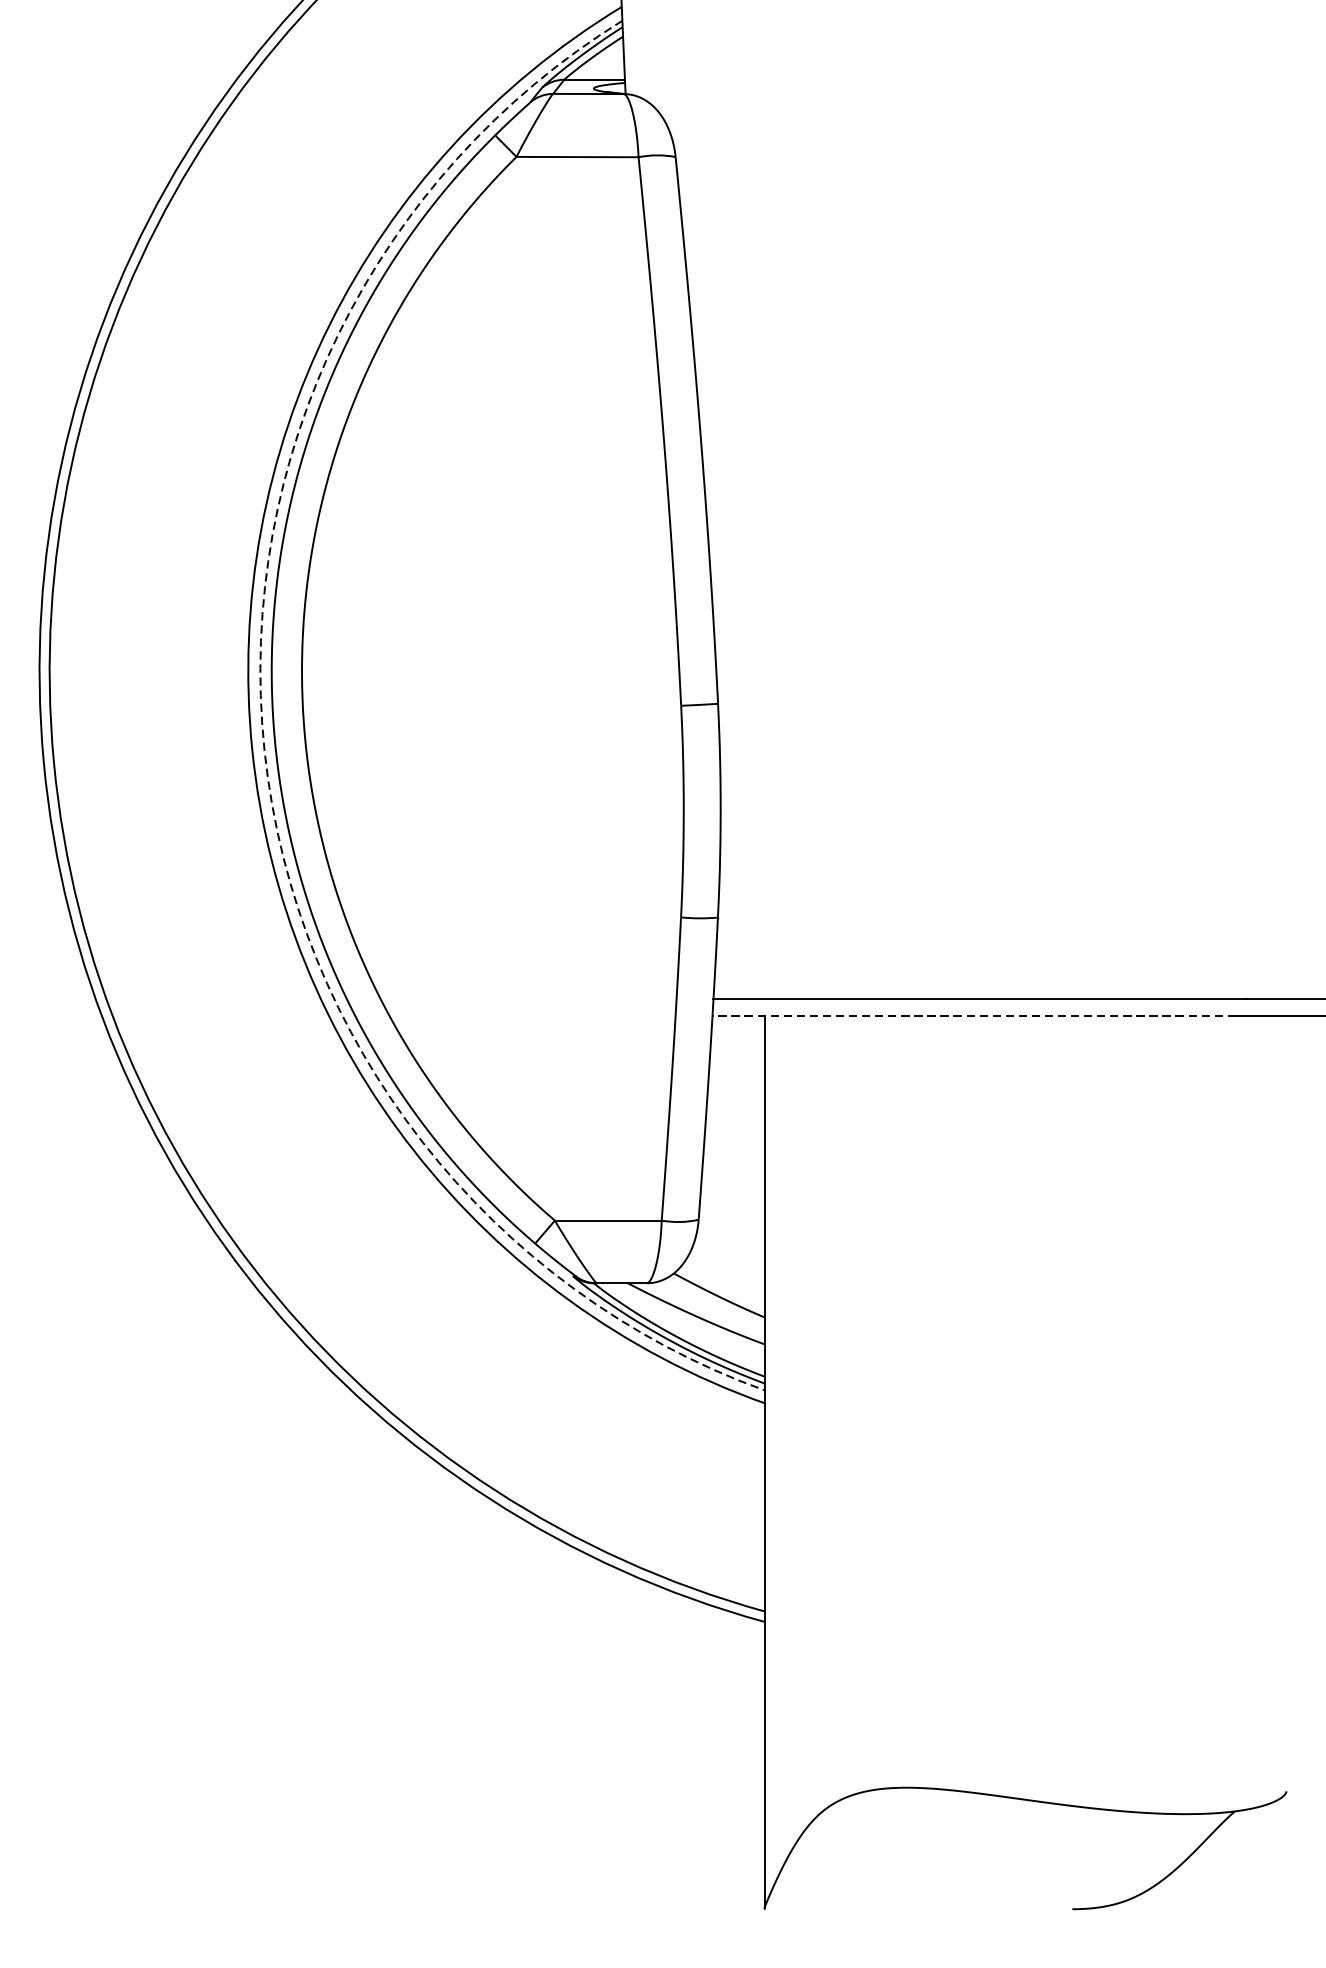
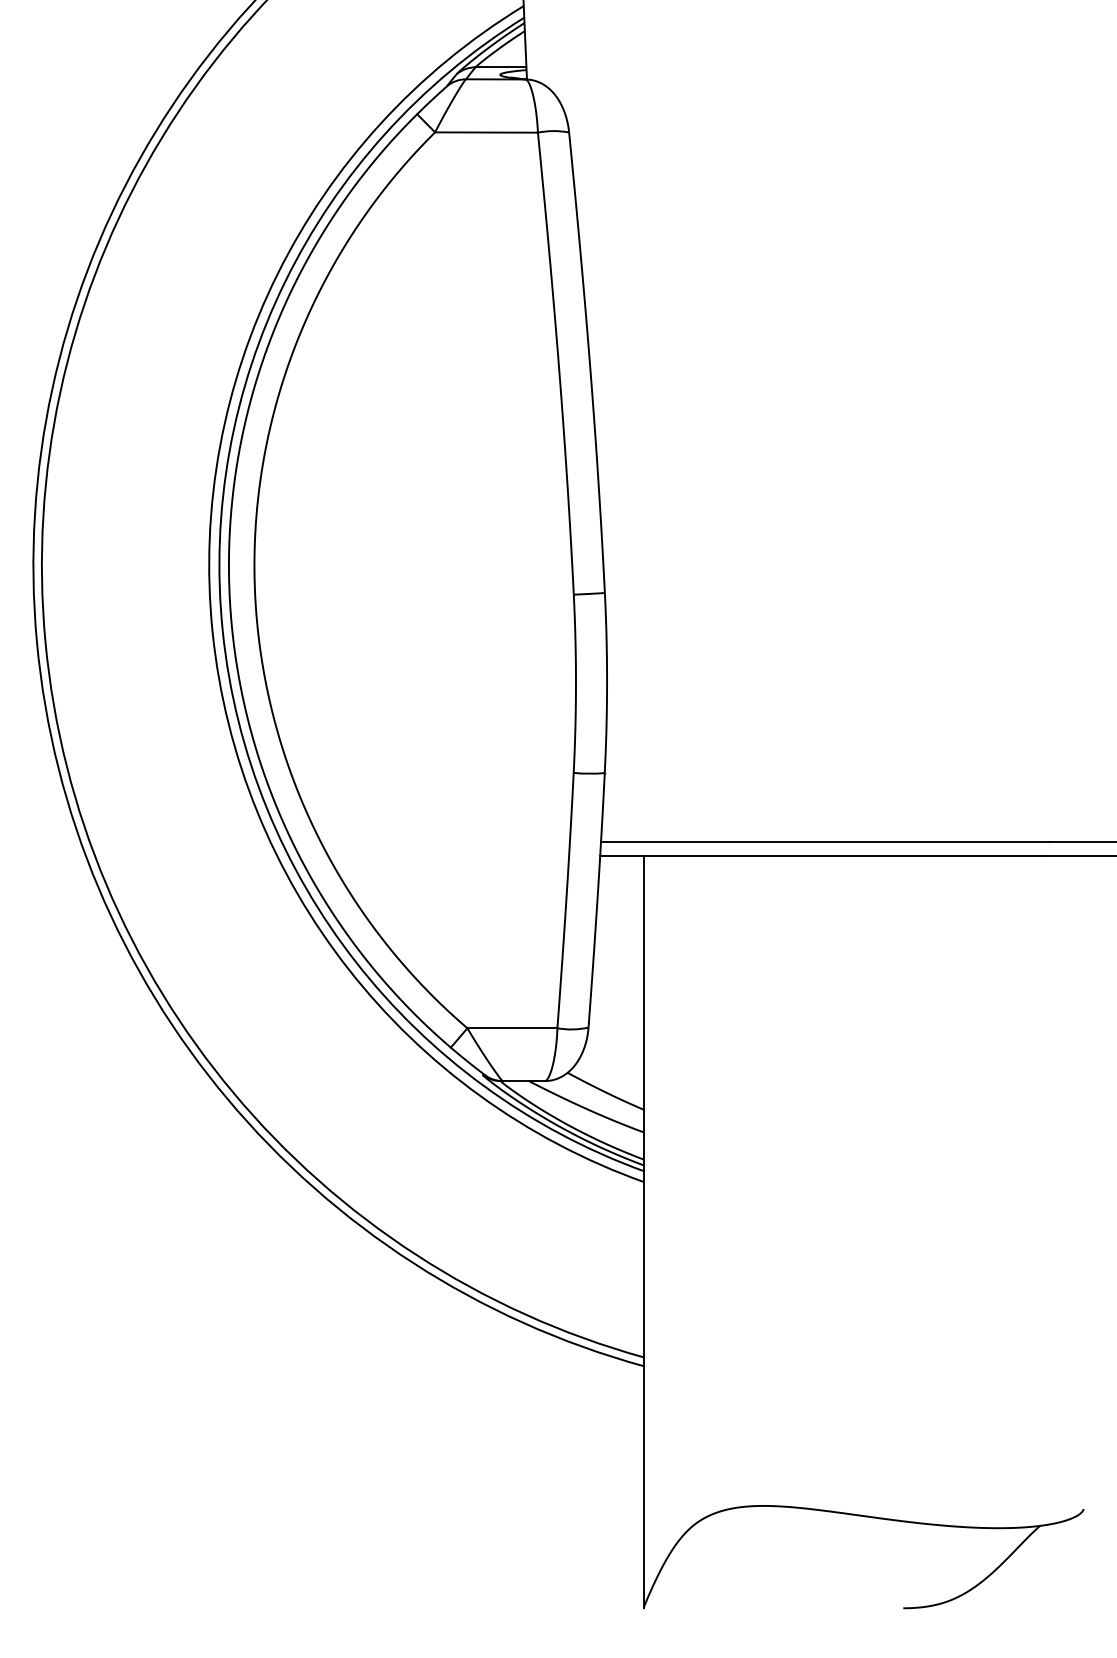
arc: (264, 750) -> (222, 632), dashed -> solid
line: (974, 1015) -> (820, 855), dashed -> solid

